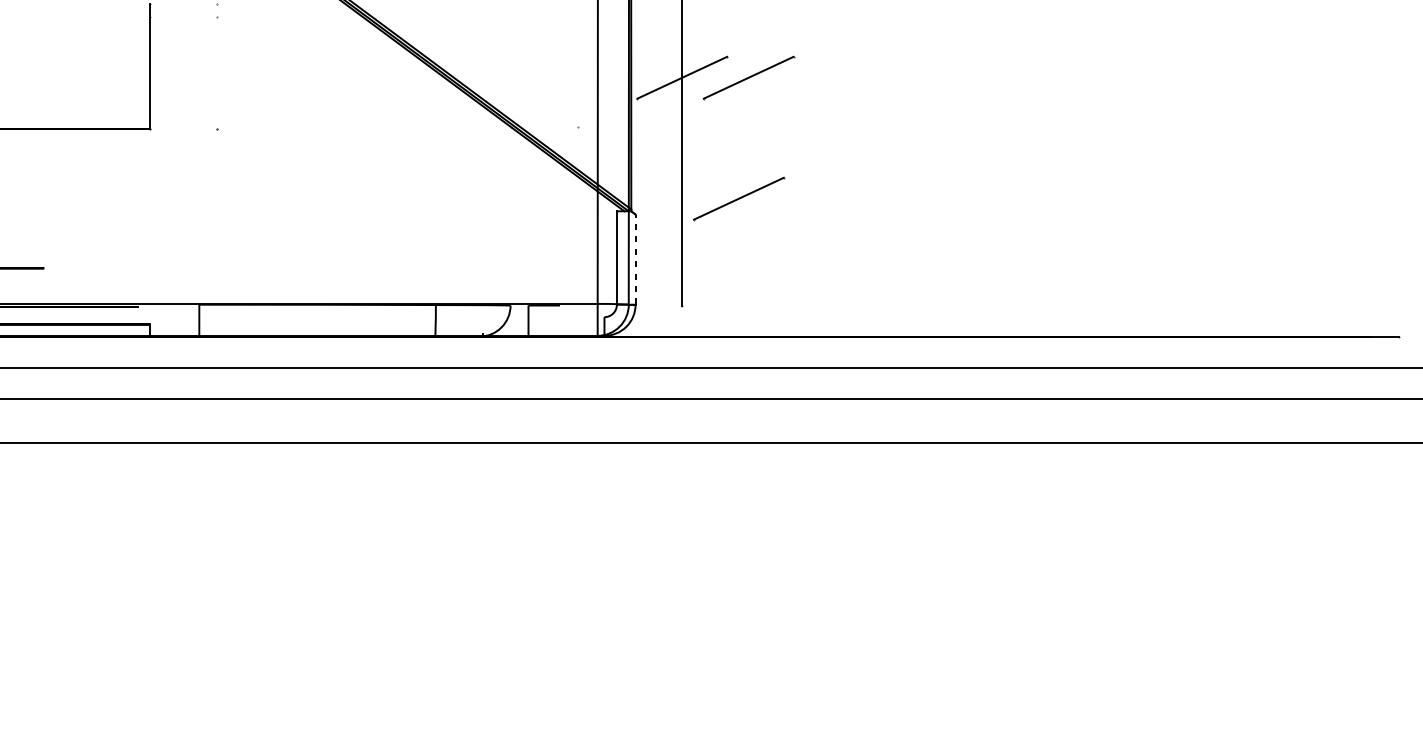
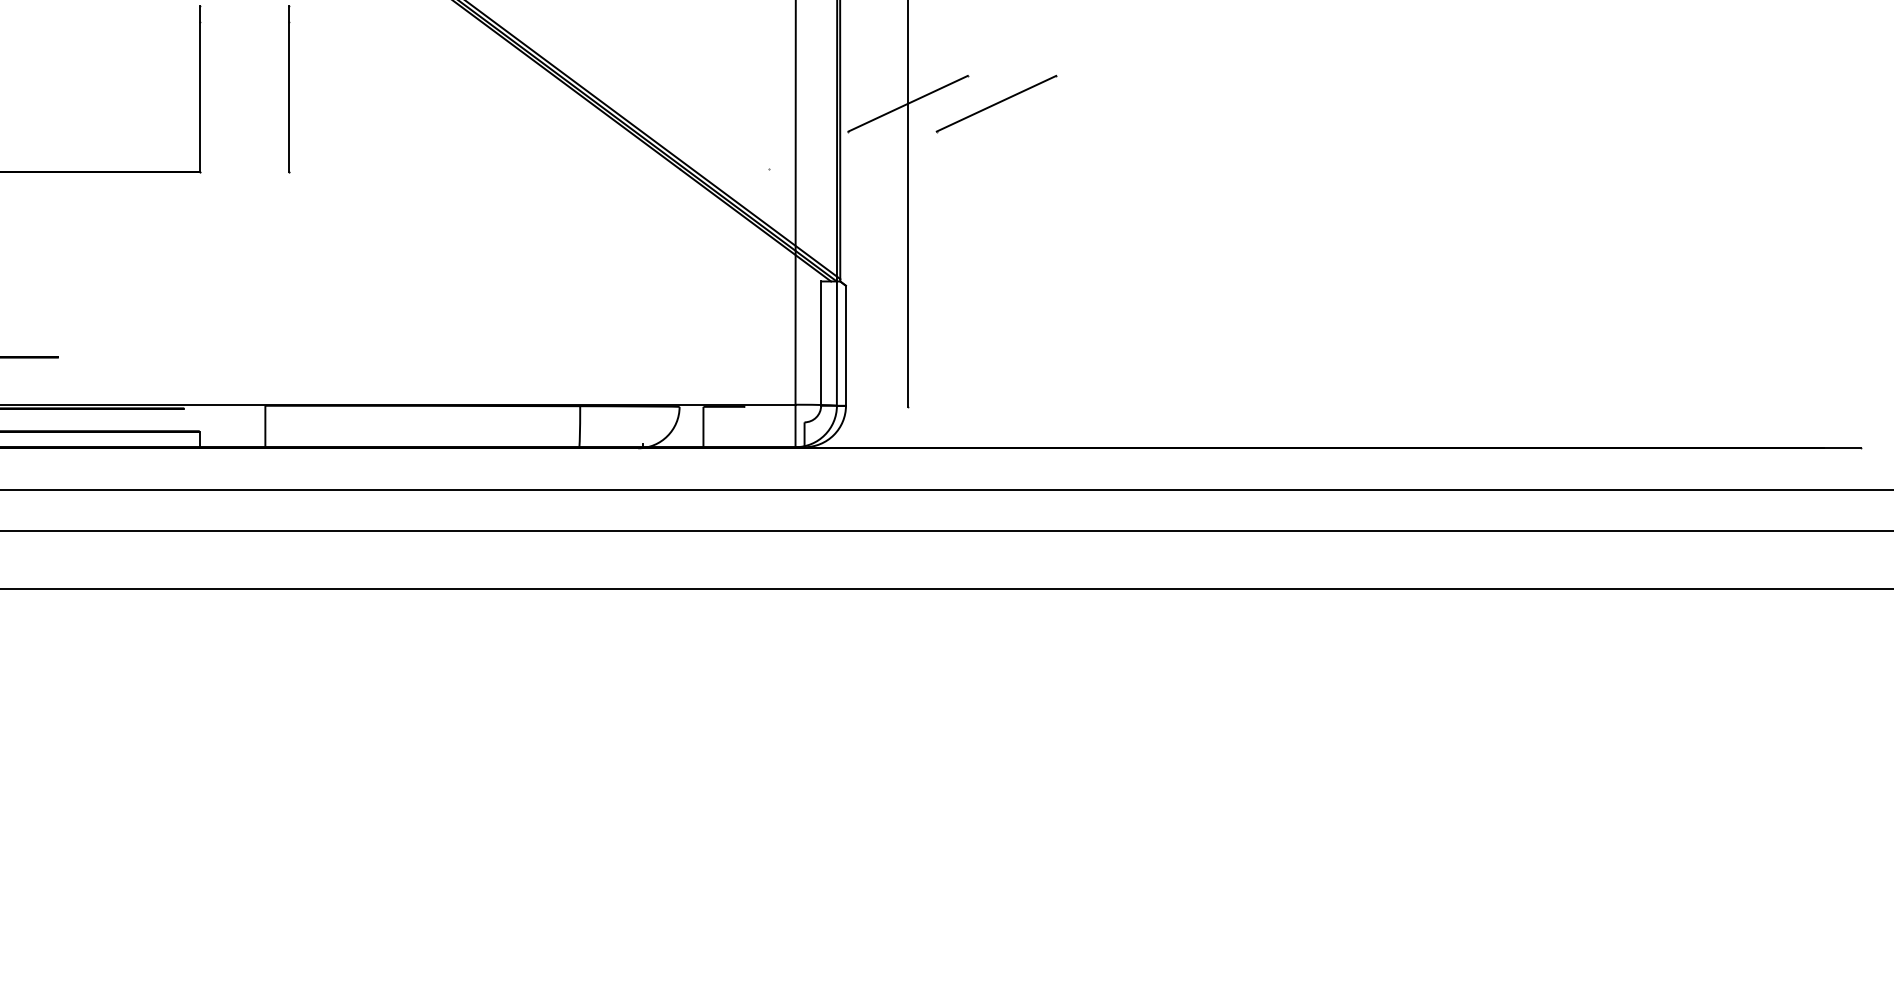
line: (216, 66) -> (288, 88), added
line: (738, 198) -> (983, 264), removed
line: (635, 259) -> (846, 345), dashed -> solid

